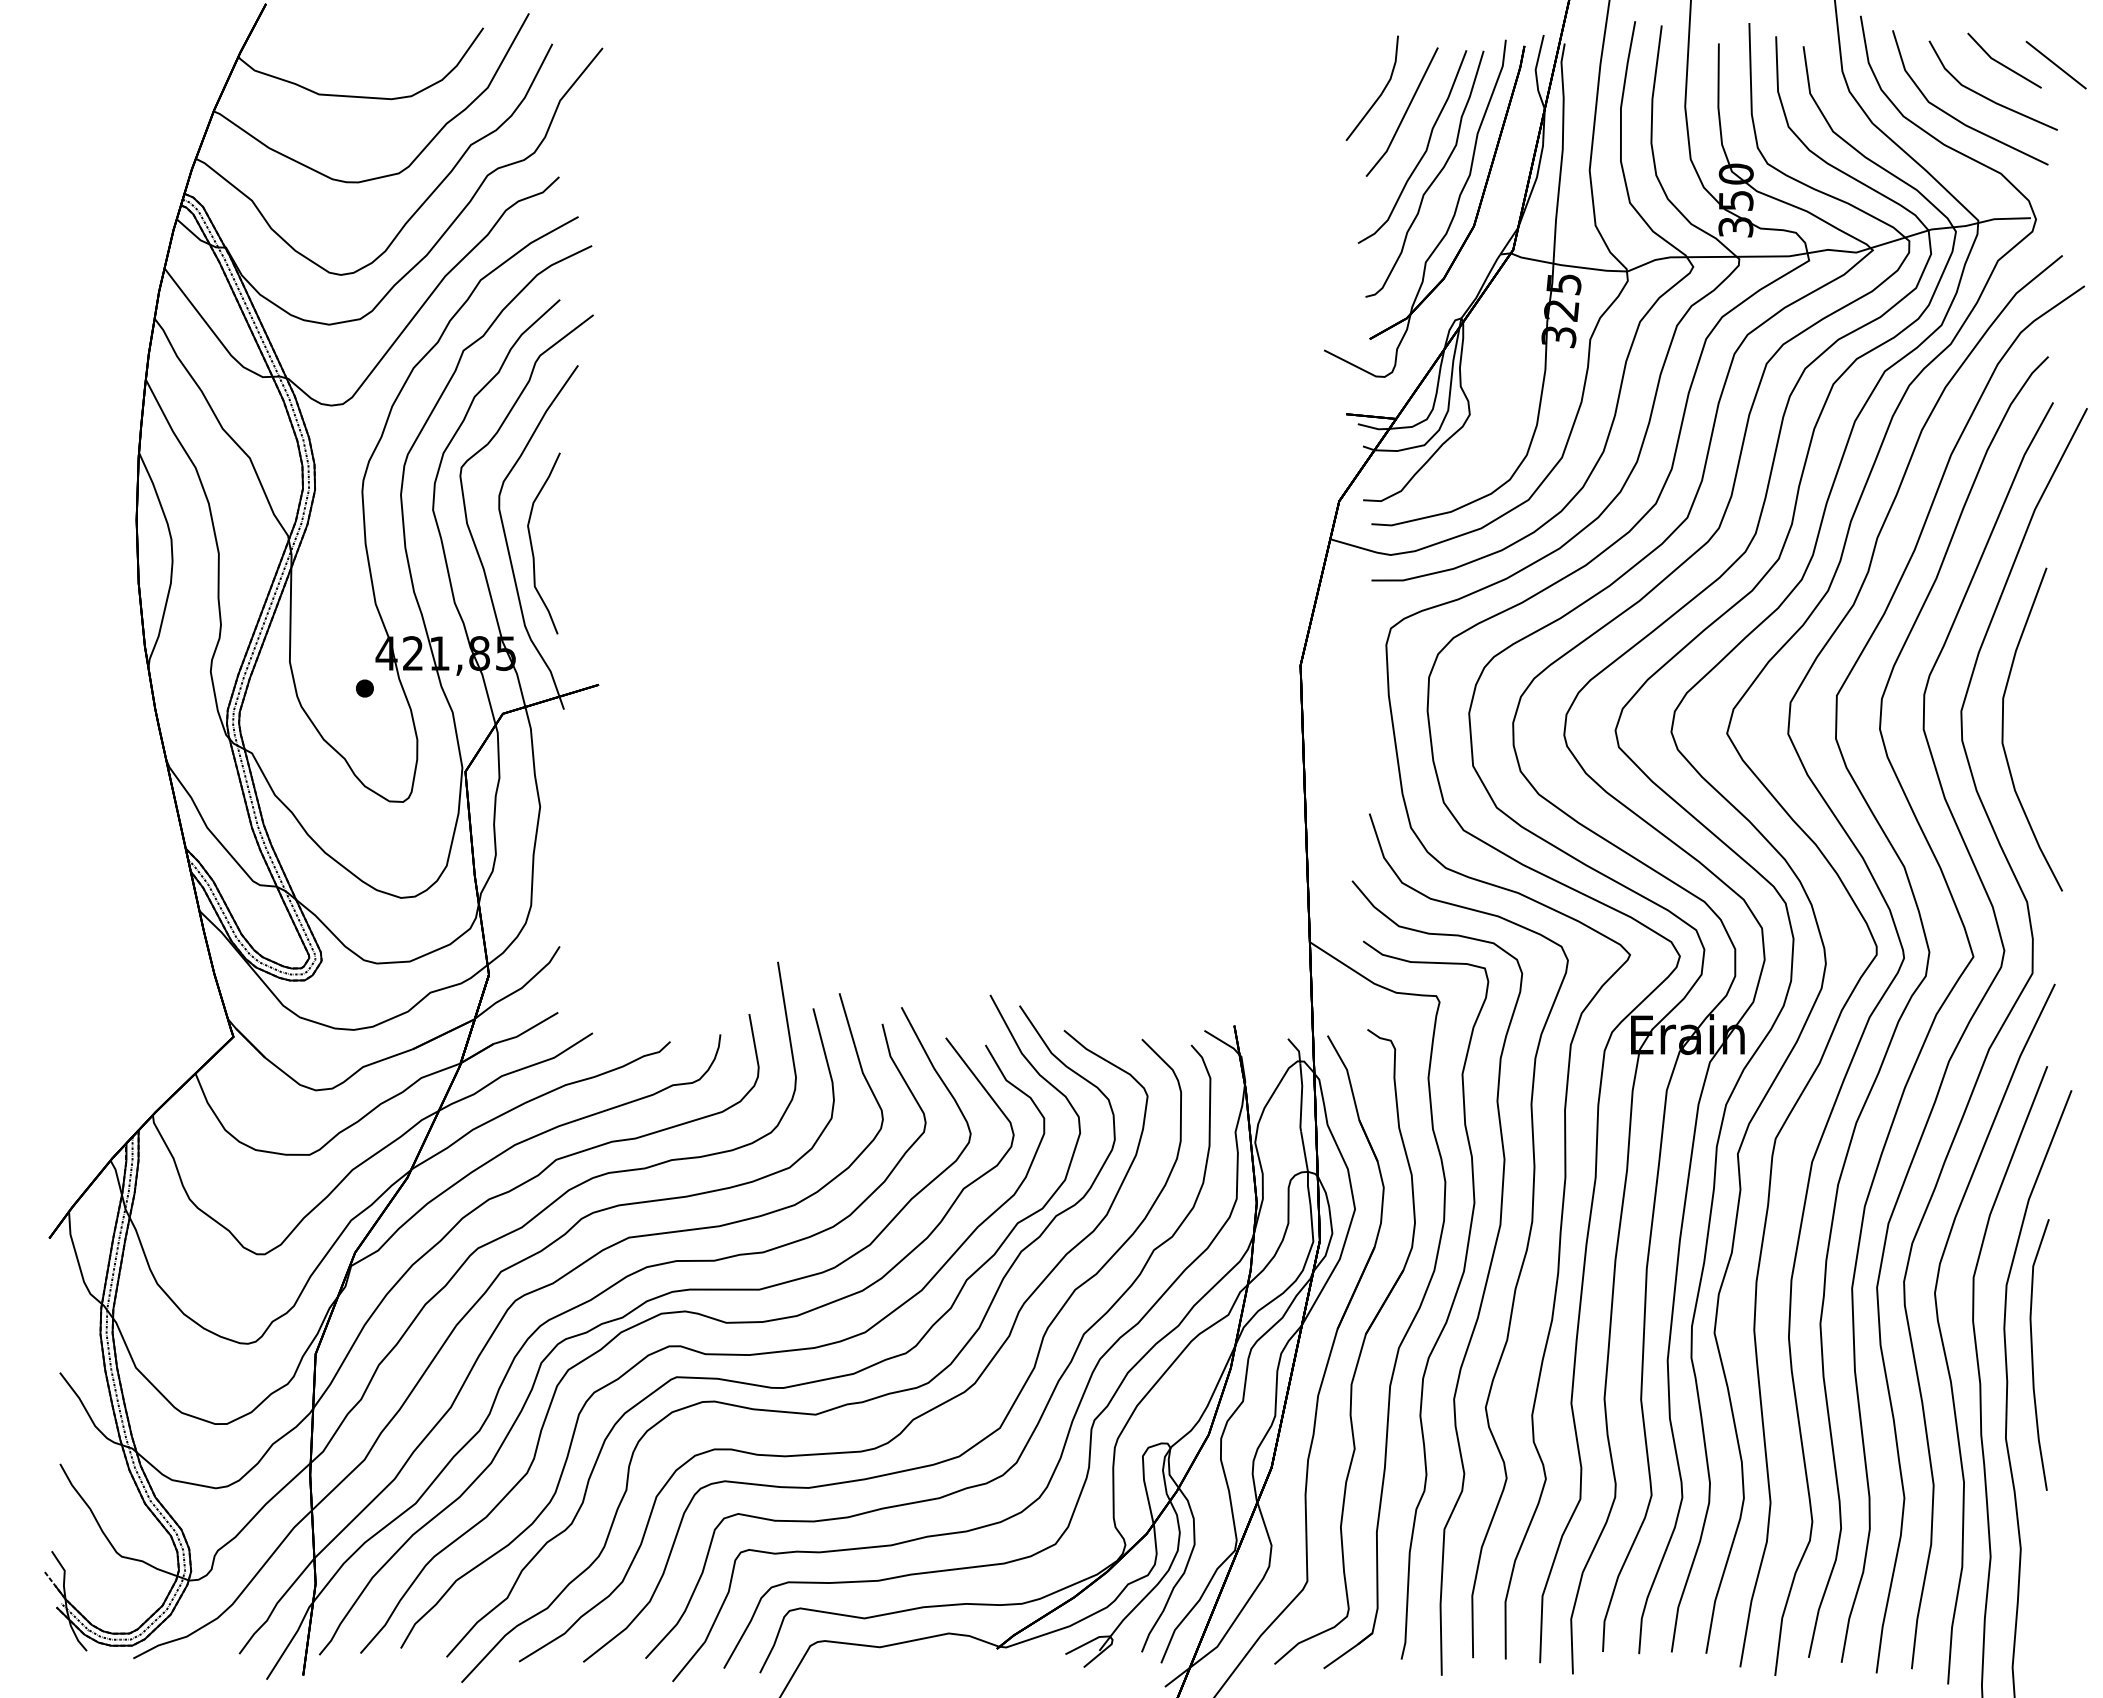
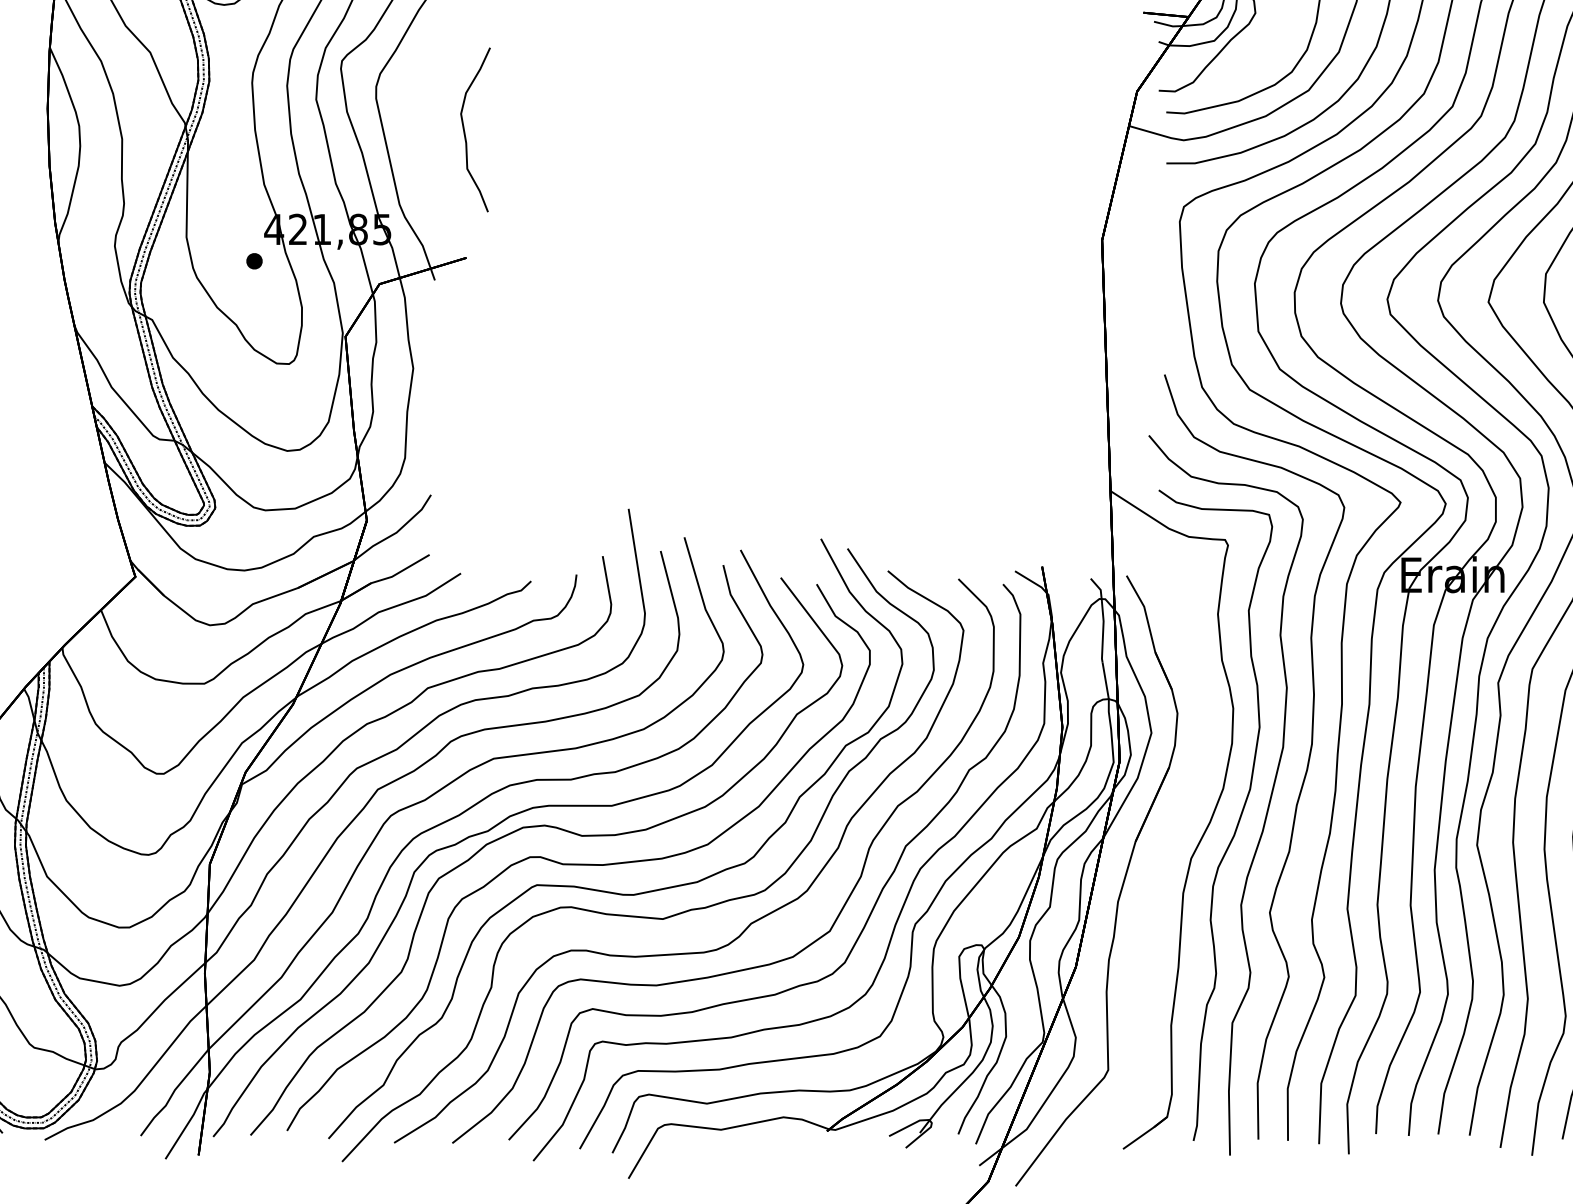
curve: (532, 544) -> (465, 130), moved
part: (1360, 1348) -> (1156, 859), removed

